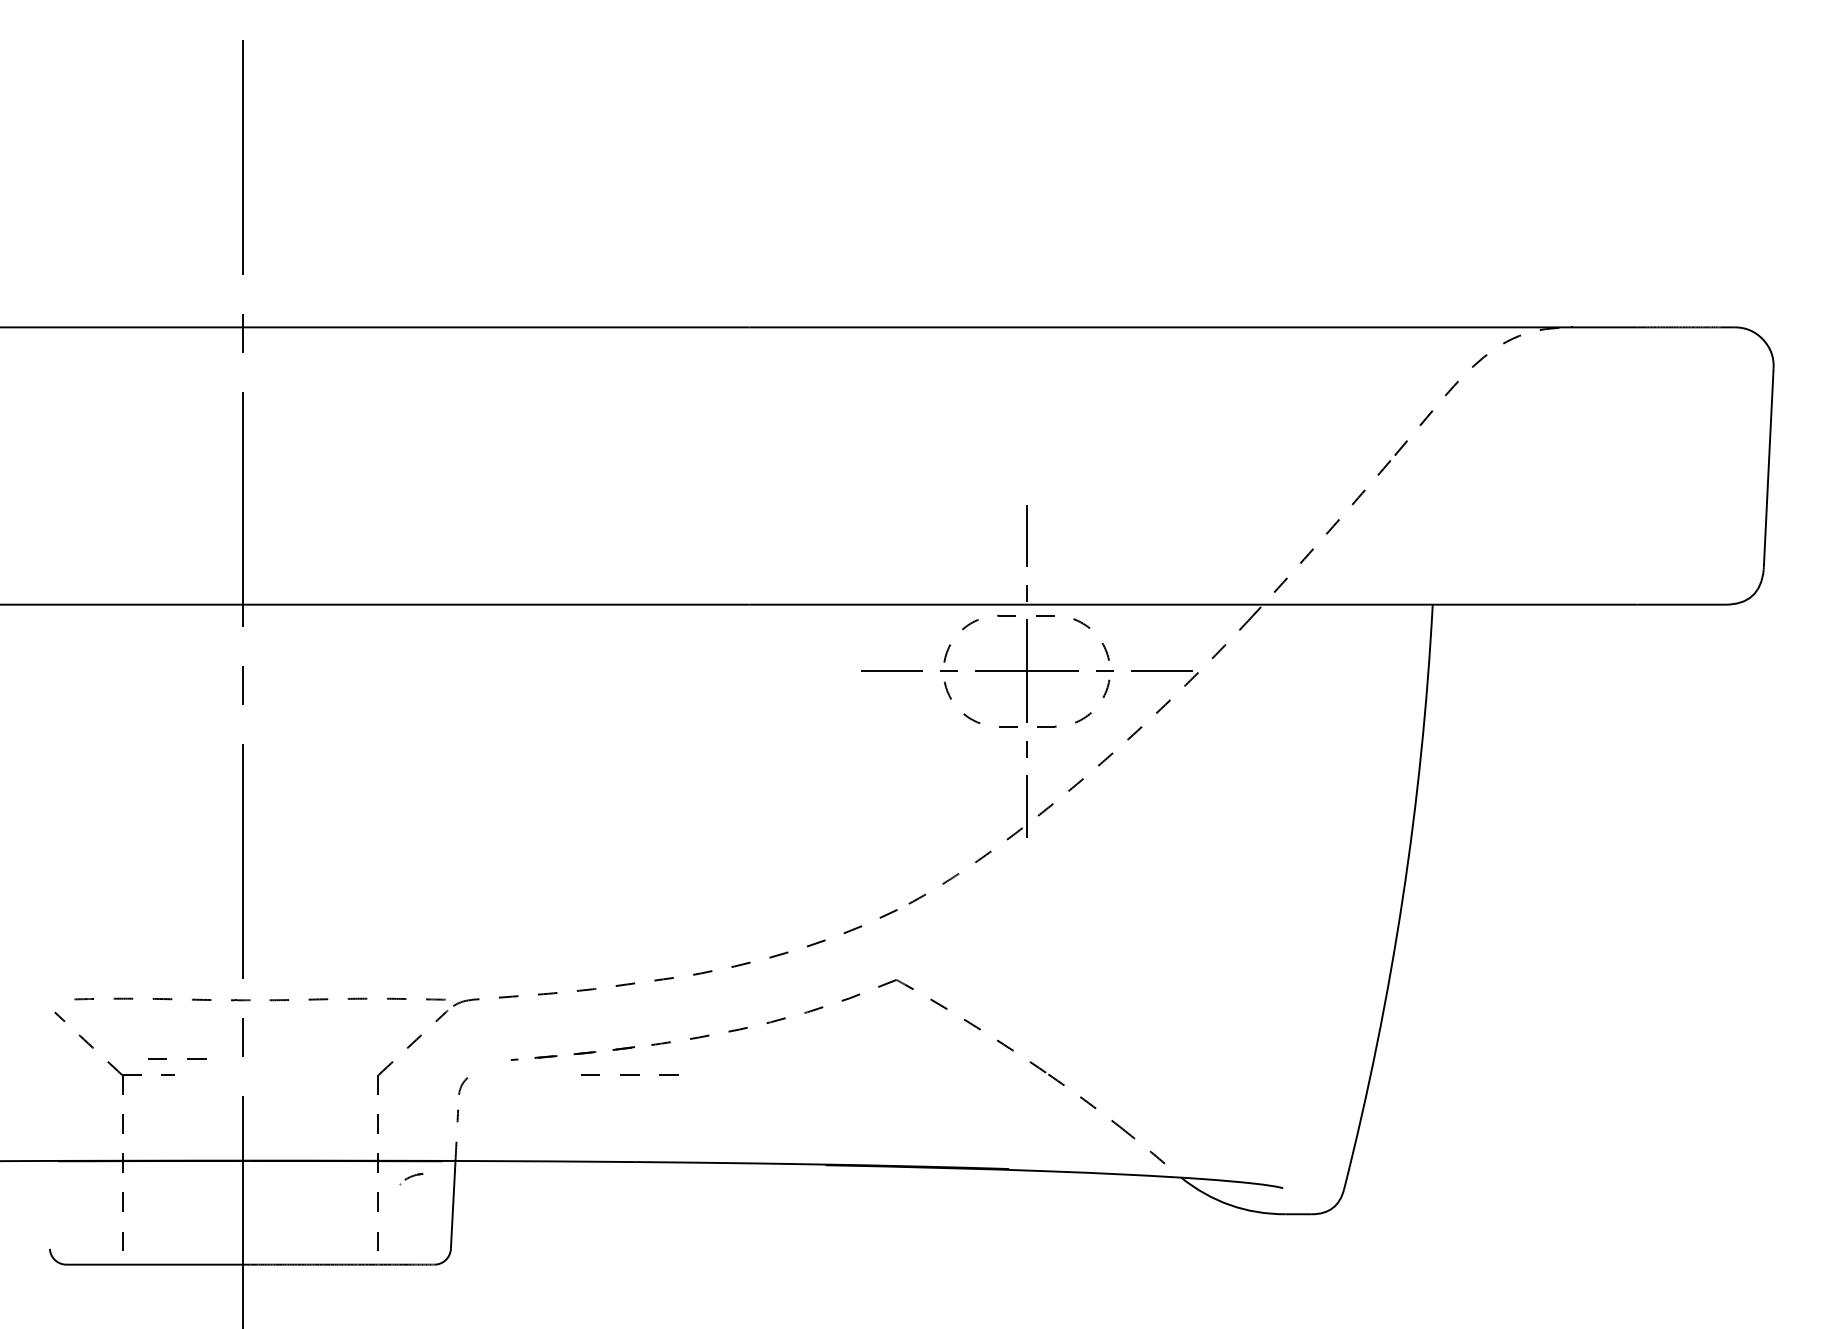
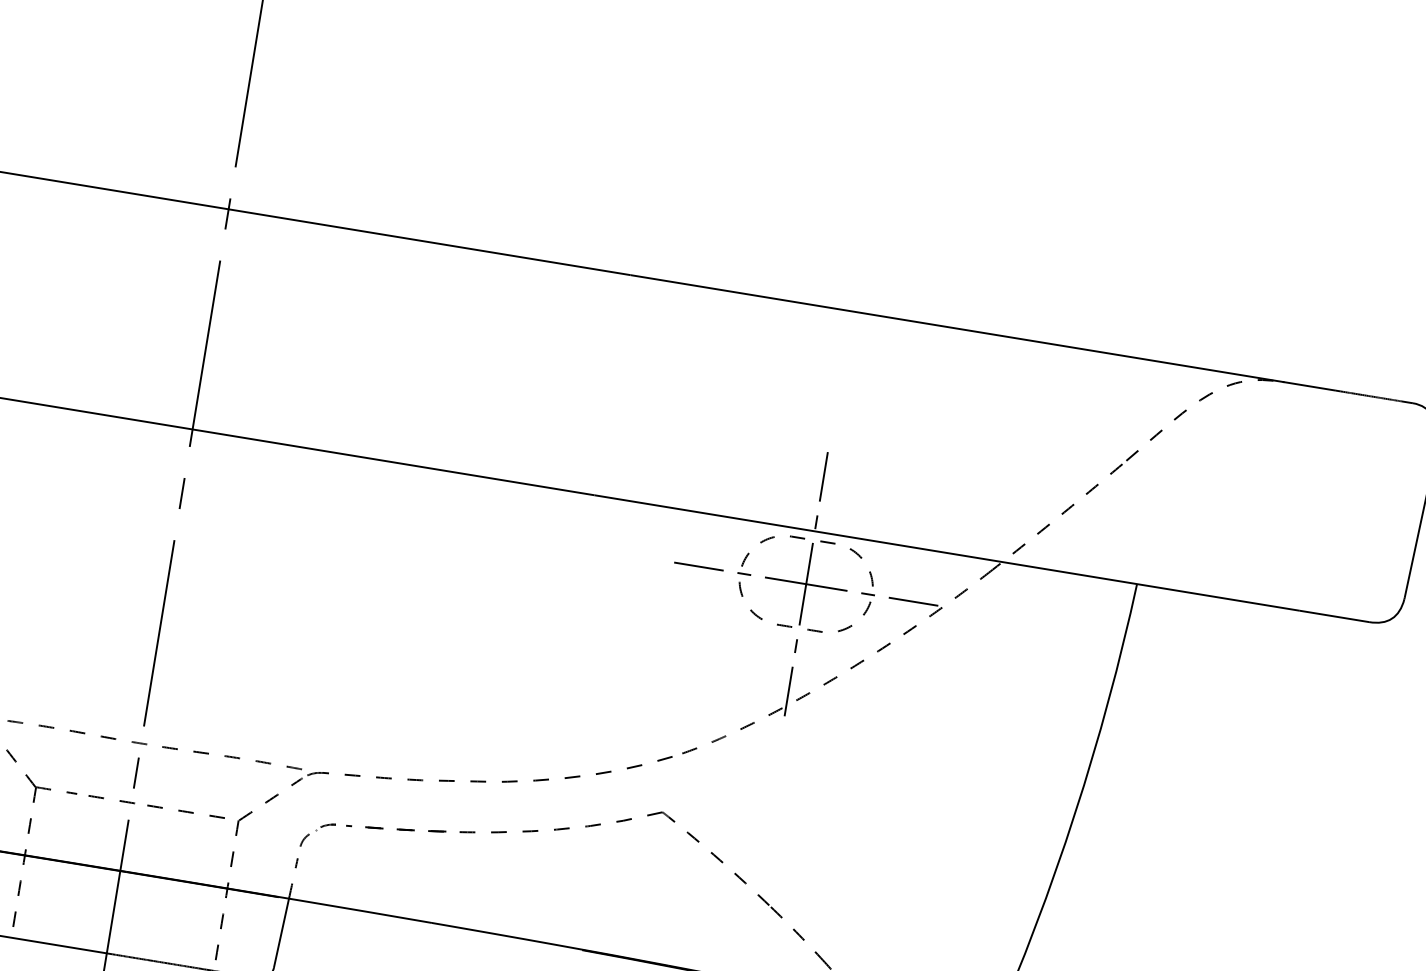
line: (187, 1058) -> (120, 800), moved
line: (629, 1074) -> (185, 811), moved
part: (411, 1178) -> (326, 826), moved

